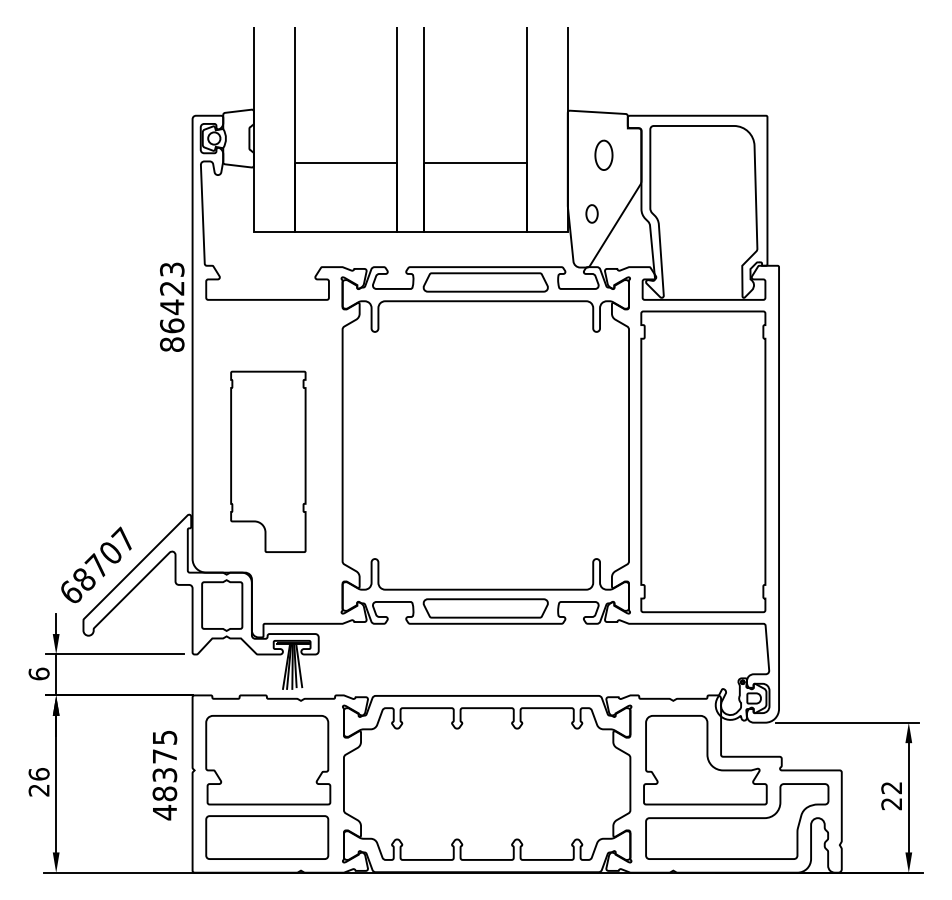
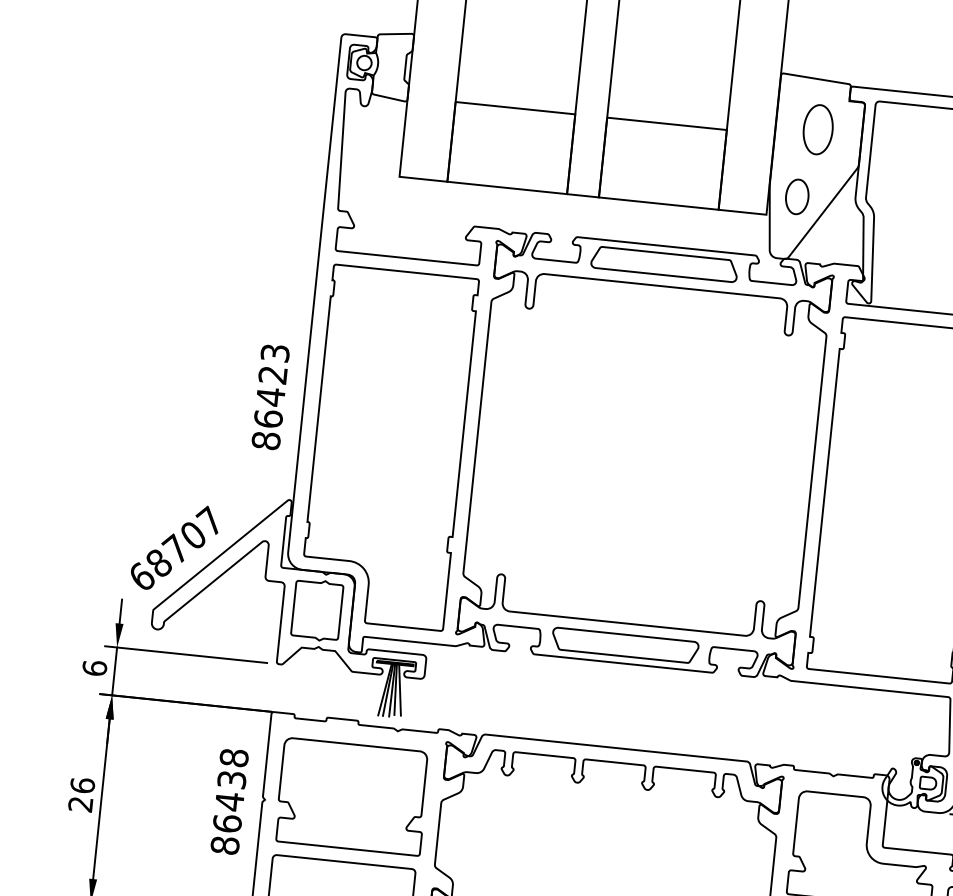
part: (603, 155) -> (817, 129), size x1.43
part: (591, 213) -> (796, 196), size x1.67
text: (172, 306) -> (271, 396), moved
part: (268, 461) -> (388, 447), size x1.67
text: (164, 775) -> (229, 802), 48375 -> 86438

